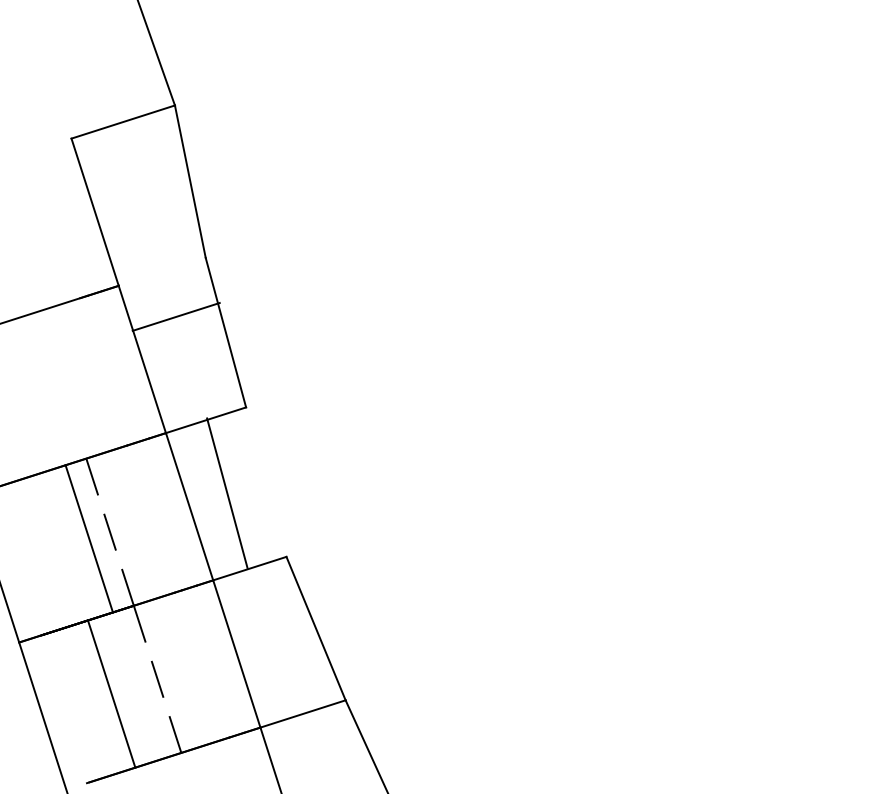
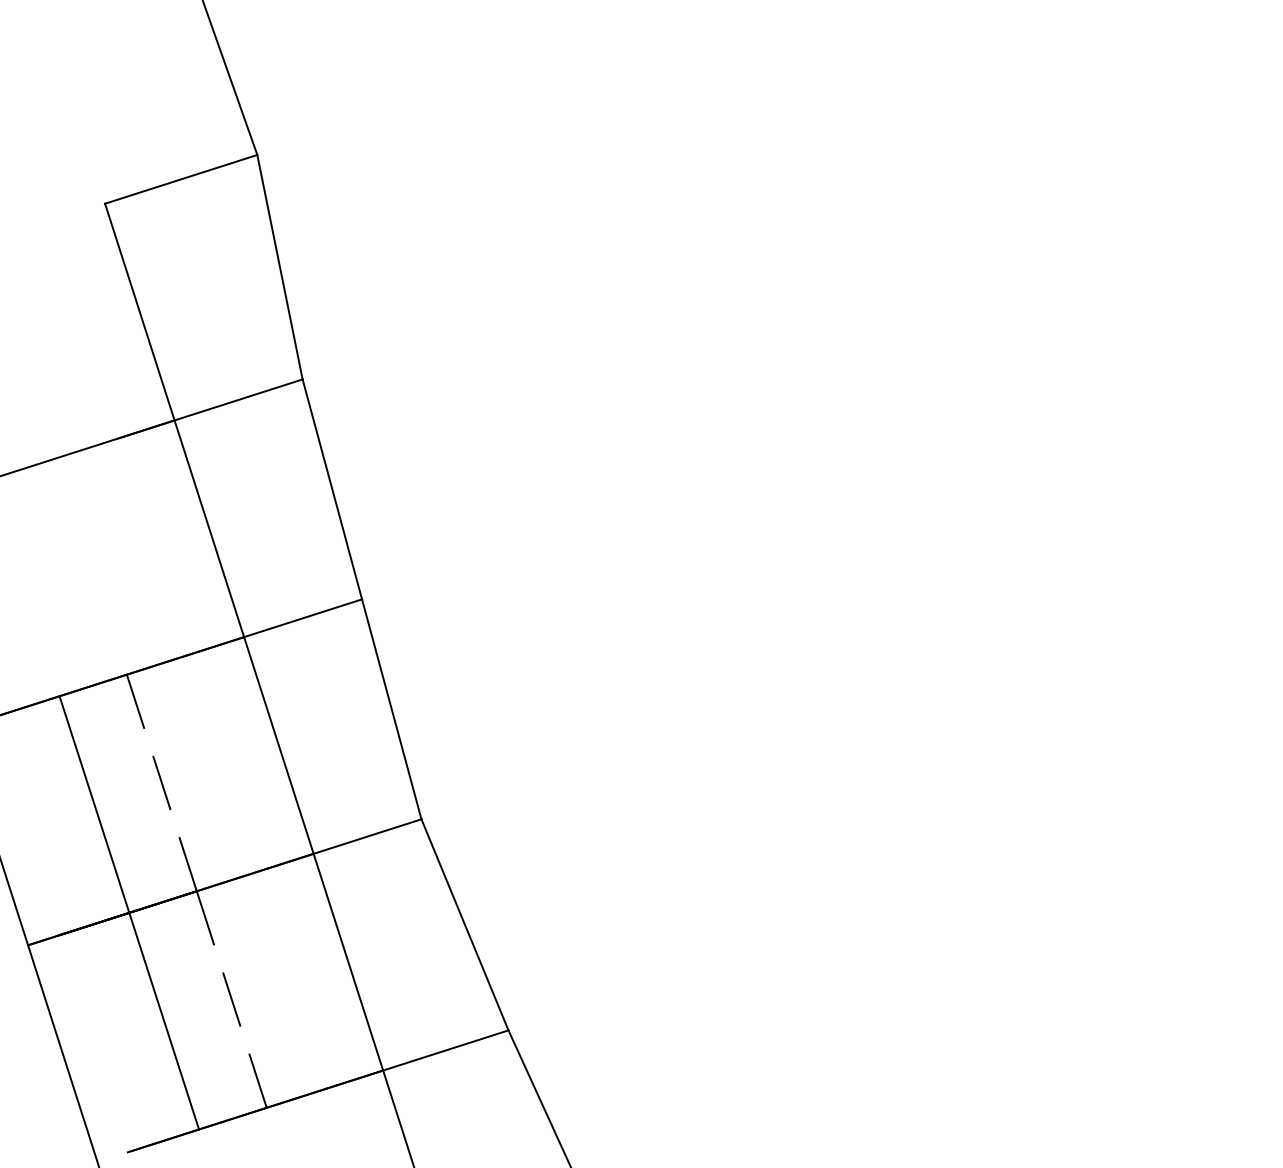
line: (175, 316) -> (237, 399), moved
line: (227, 492) -> (392, 708), moved
line: (88, 538) -> (93, 804), moved

